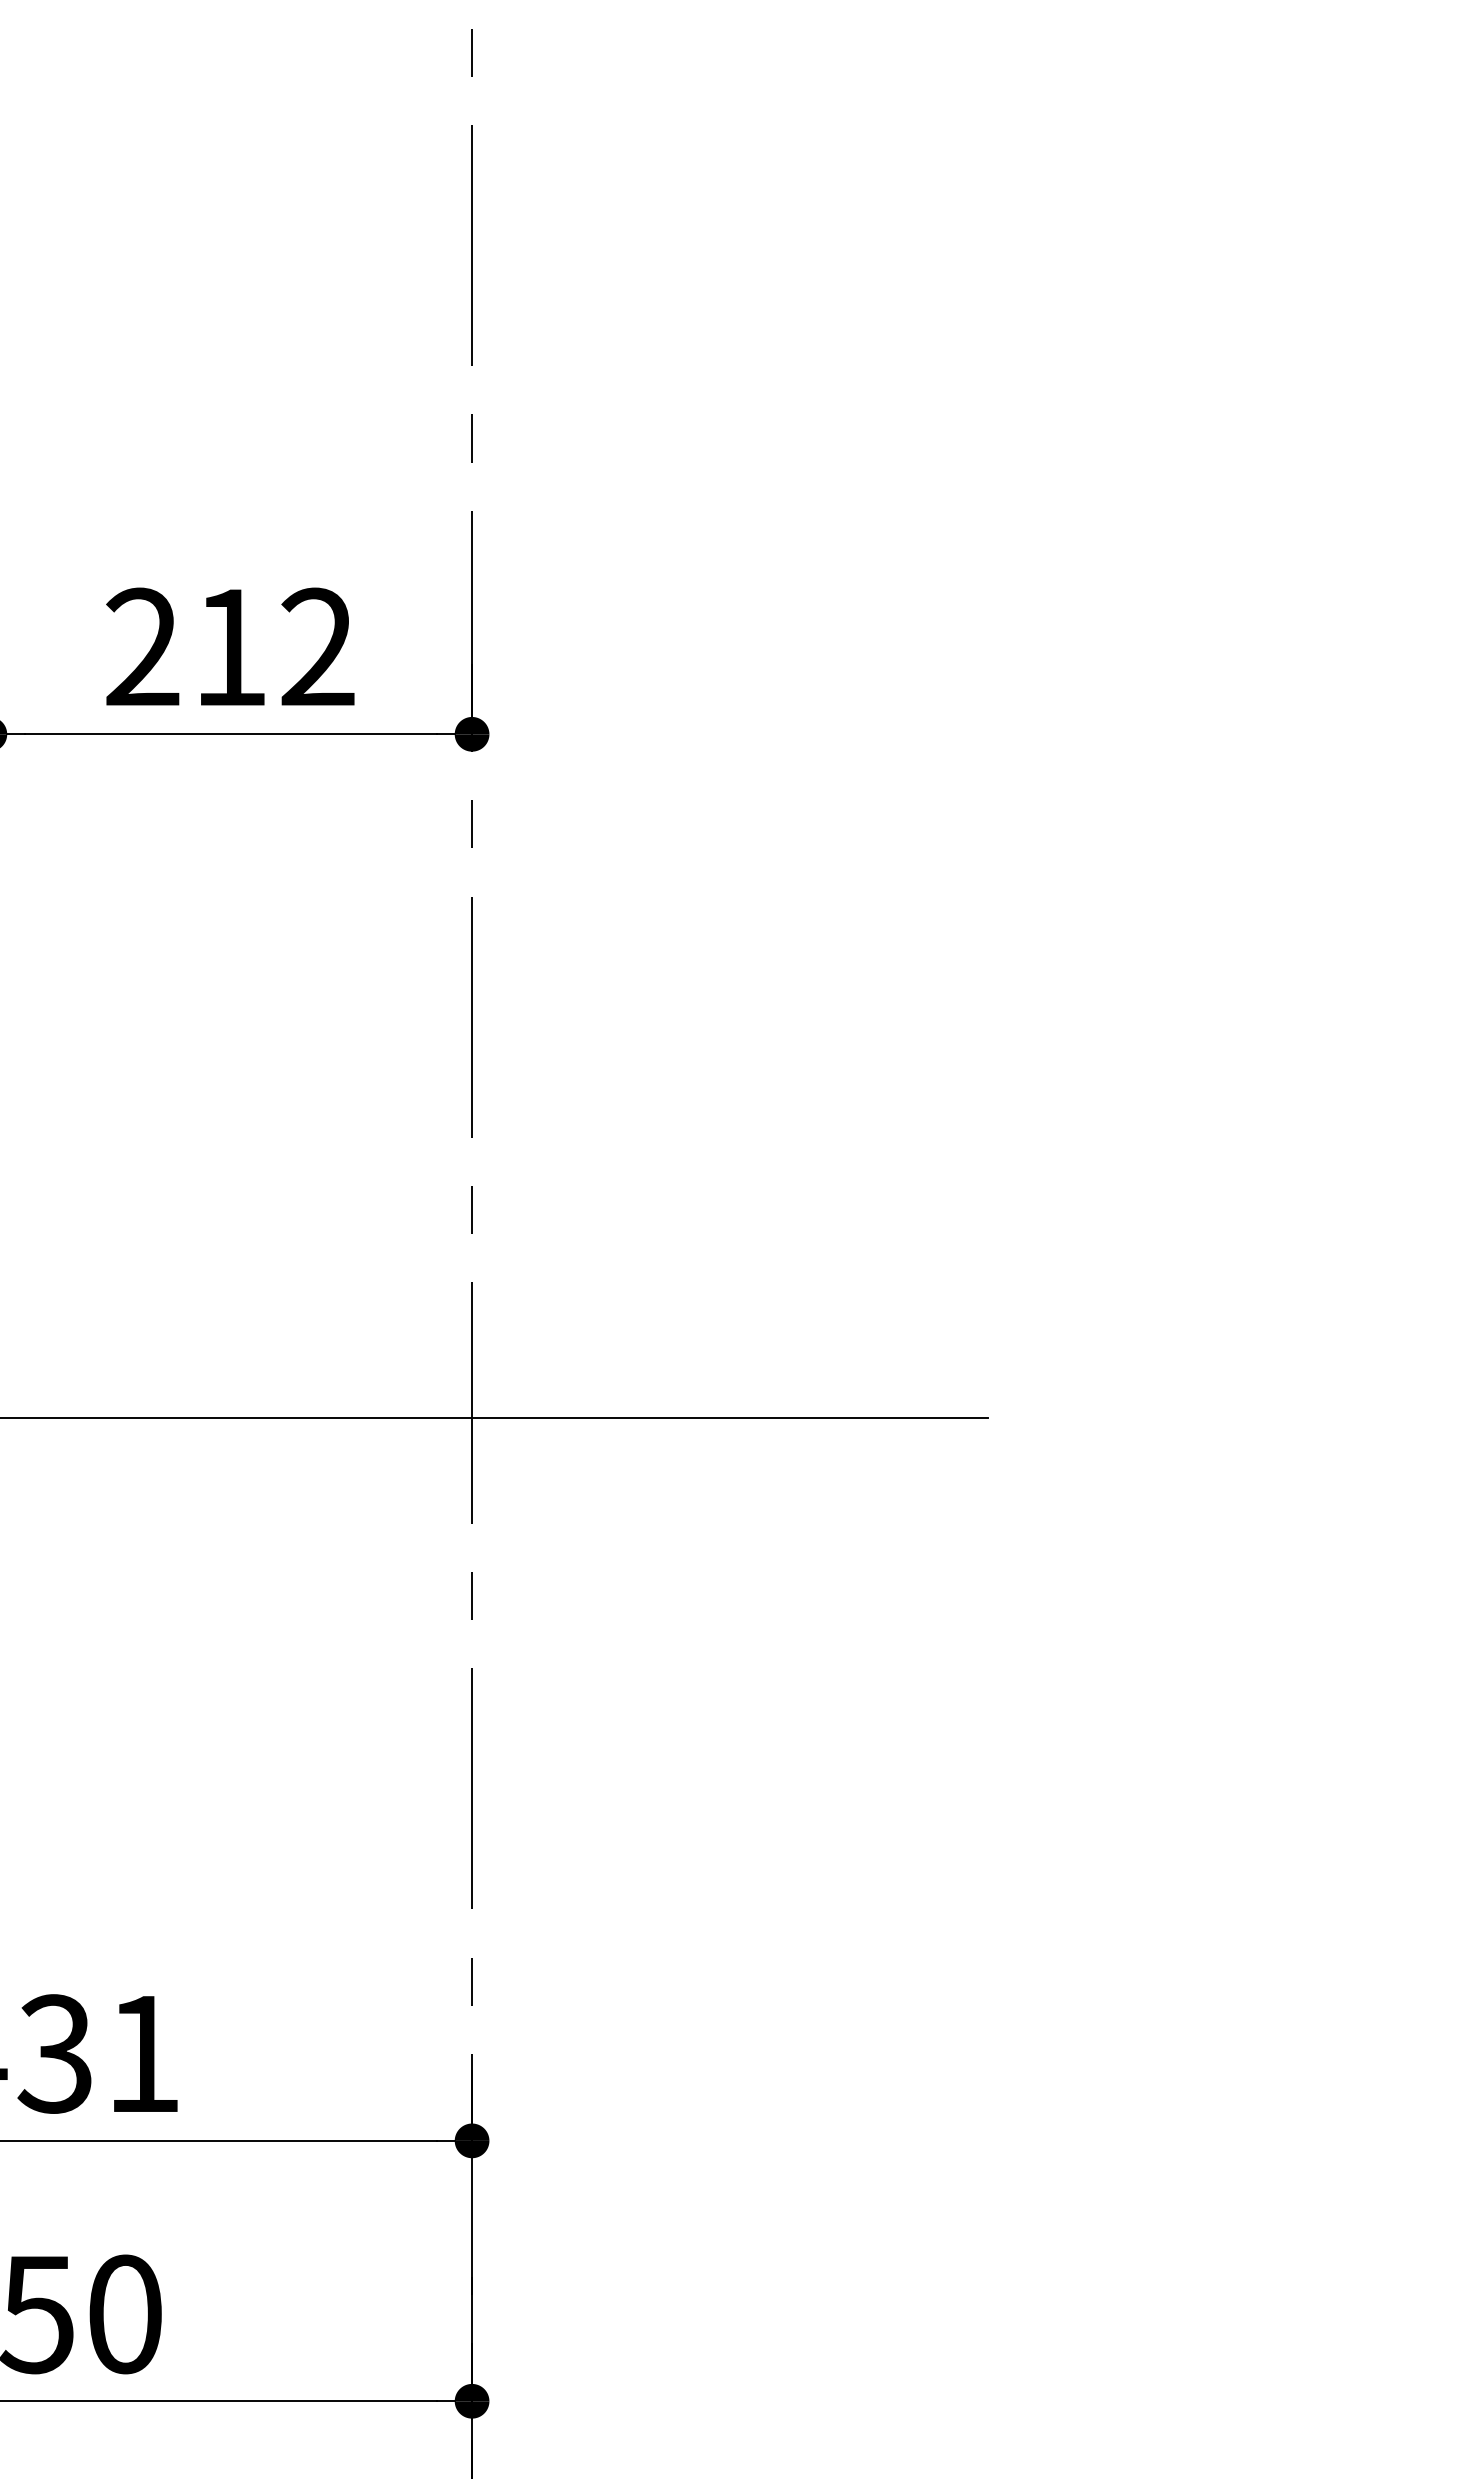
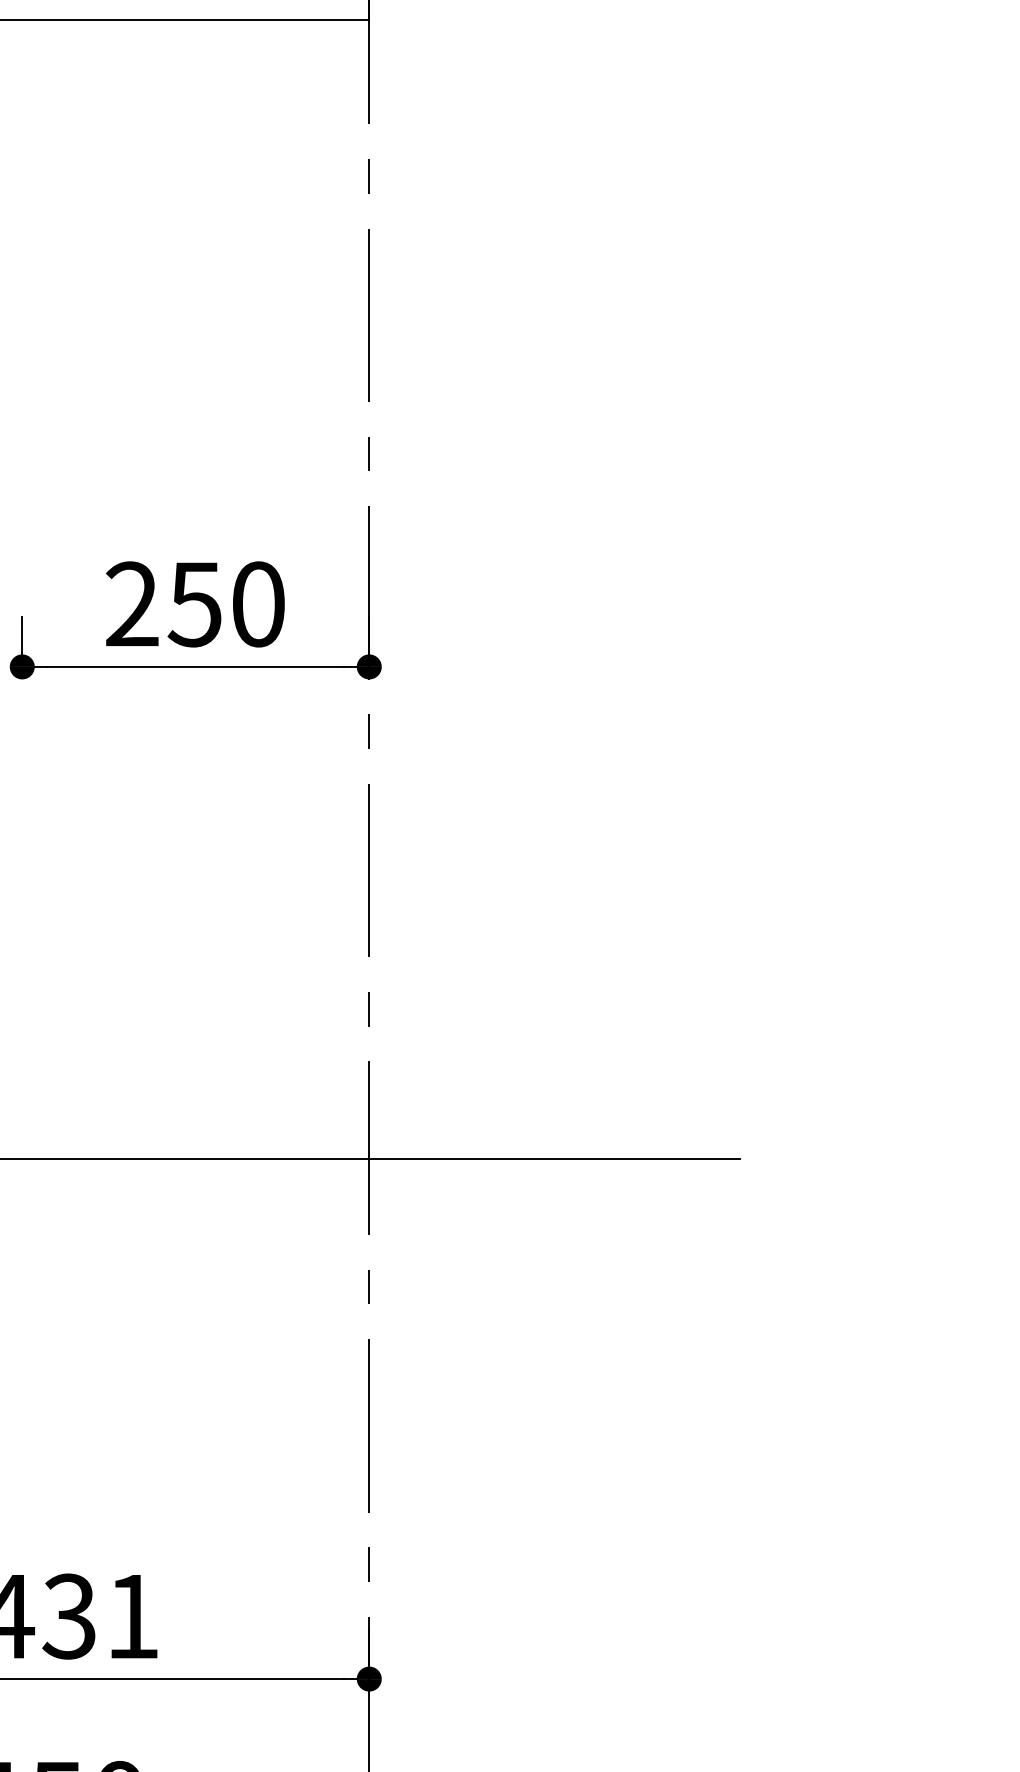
text: (272, 647) -> (225, 604), 212 -> 250

